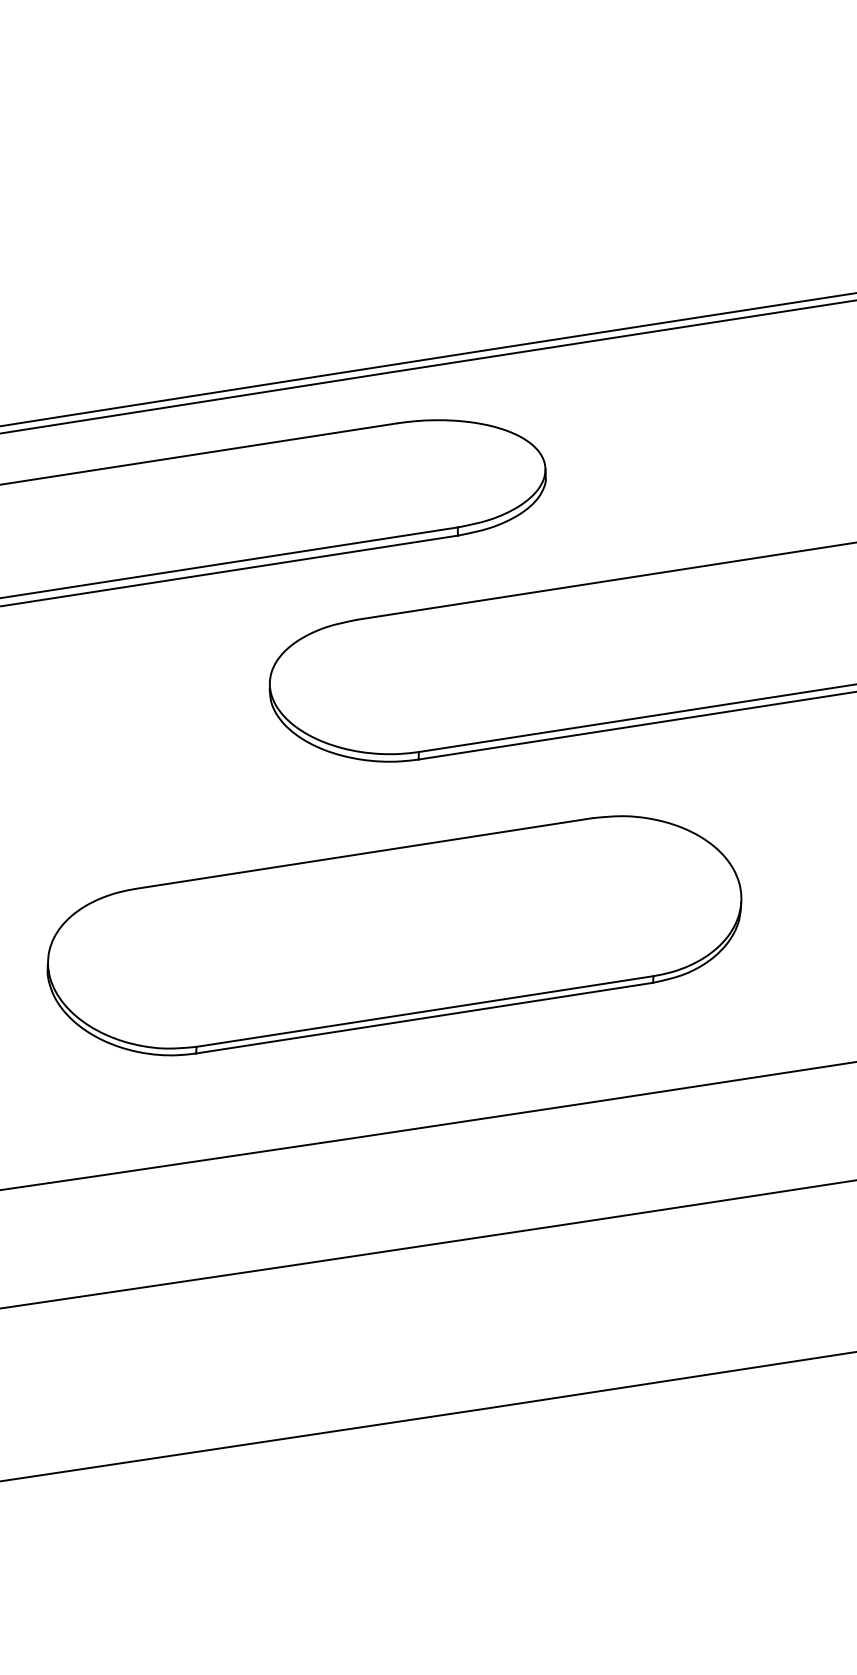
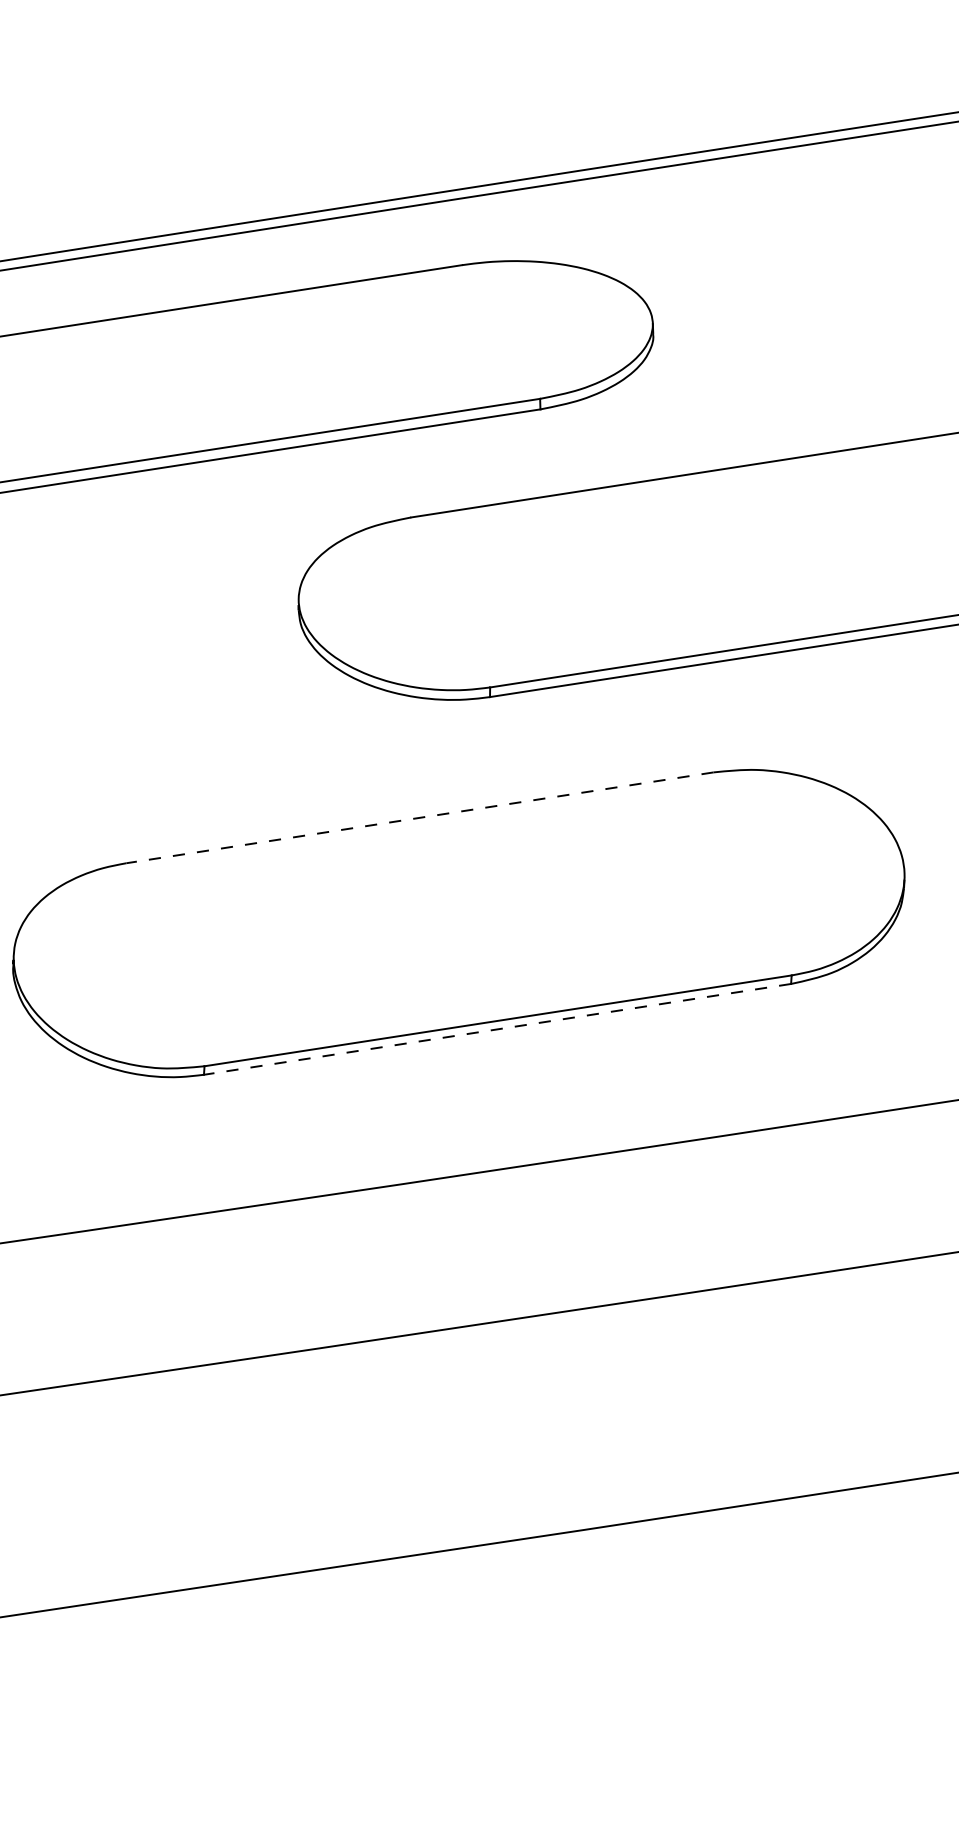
line: (363, 853) -> (419, 817), solid -> dashed
line: (424, 1018) -> (497, 1029), solid -> dashed

